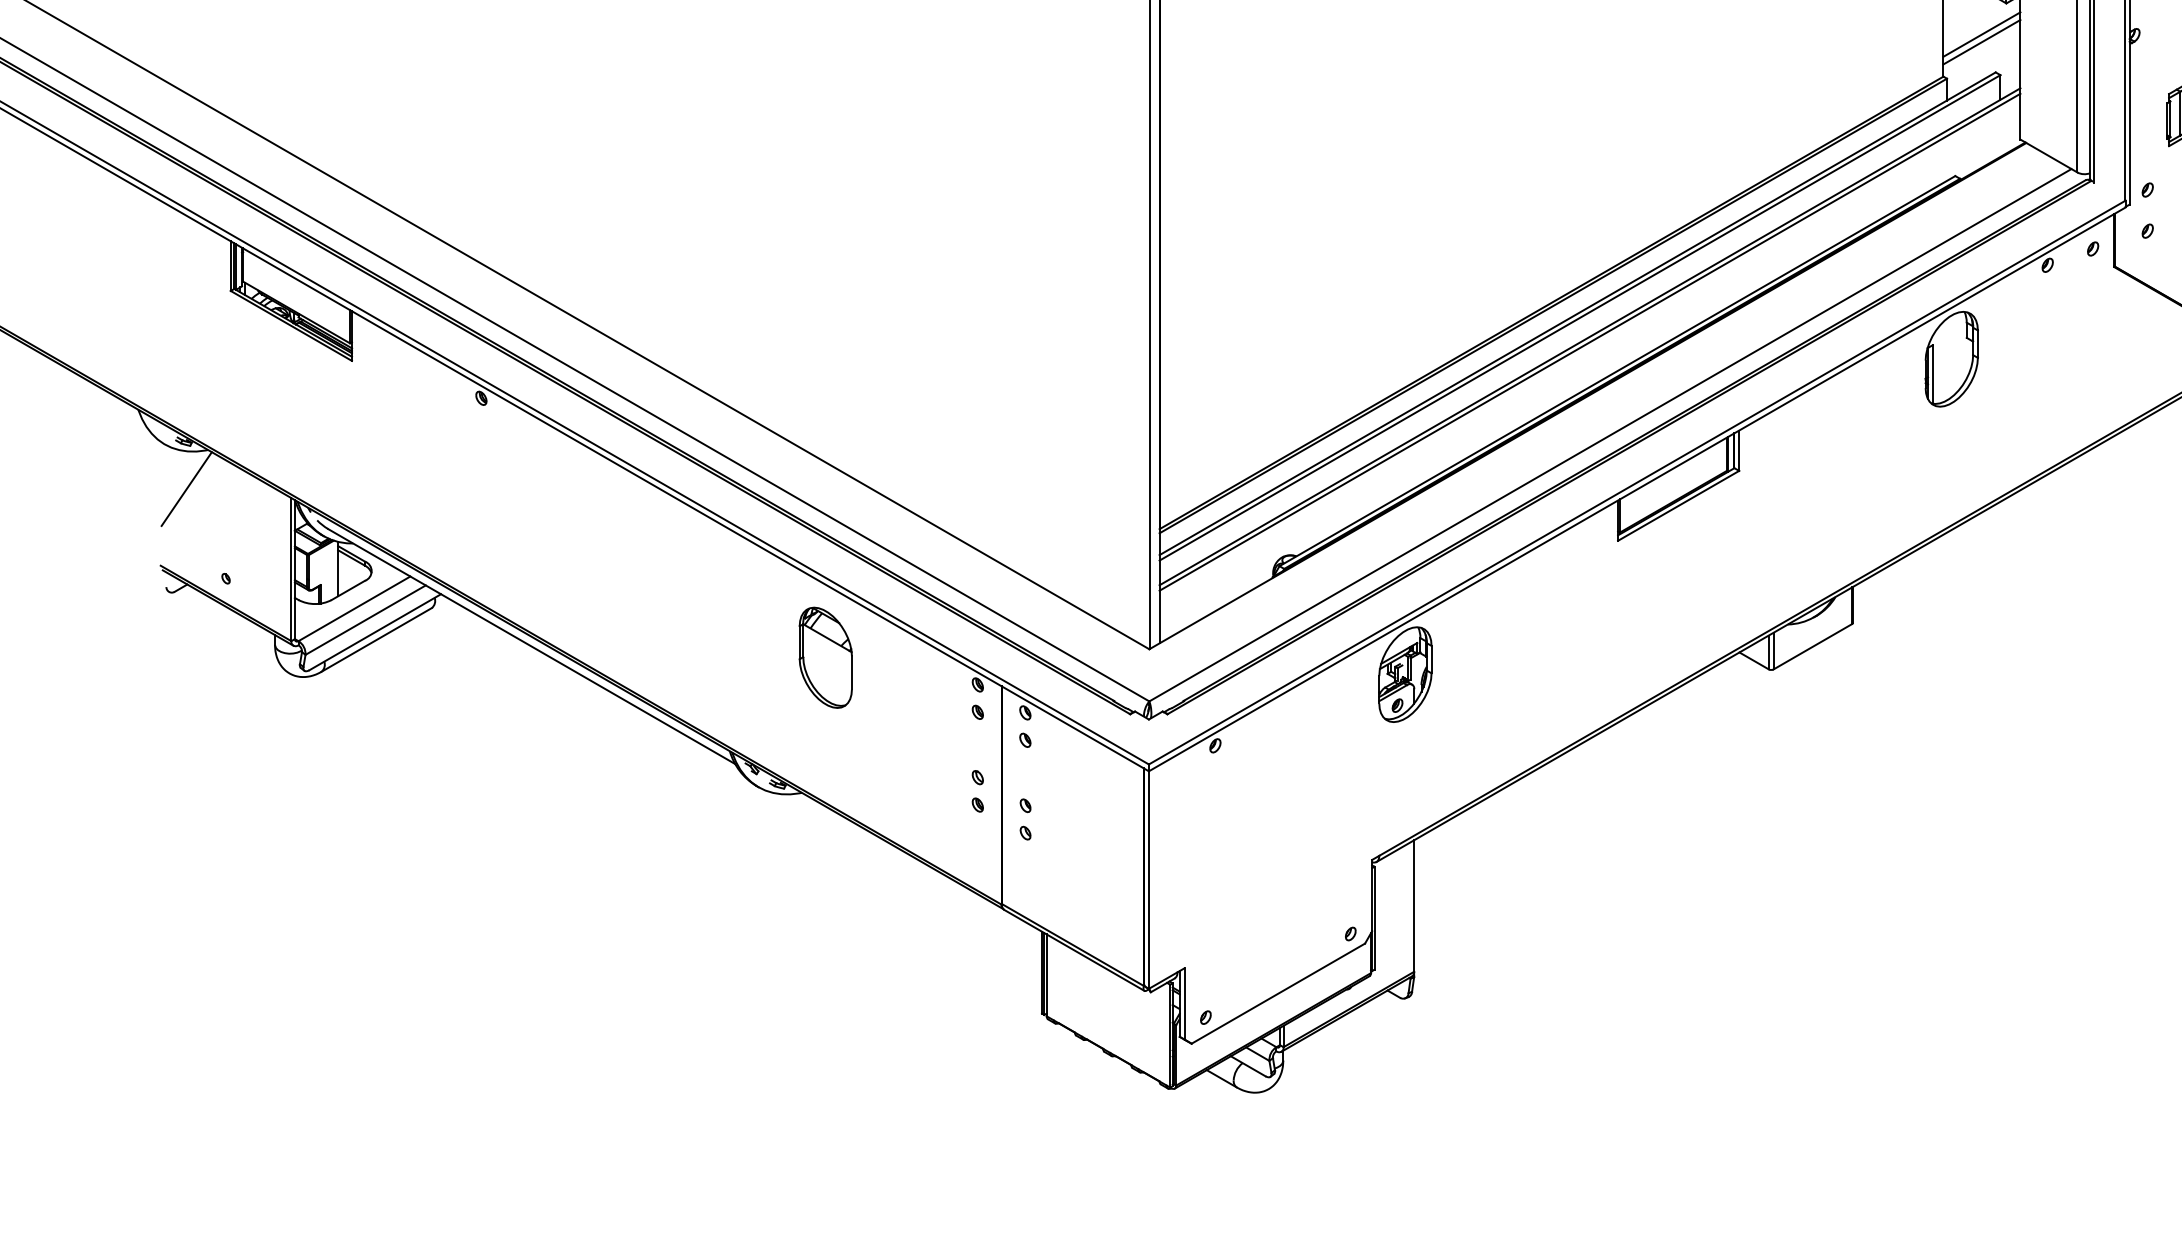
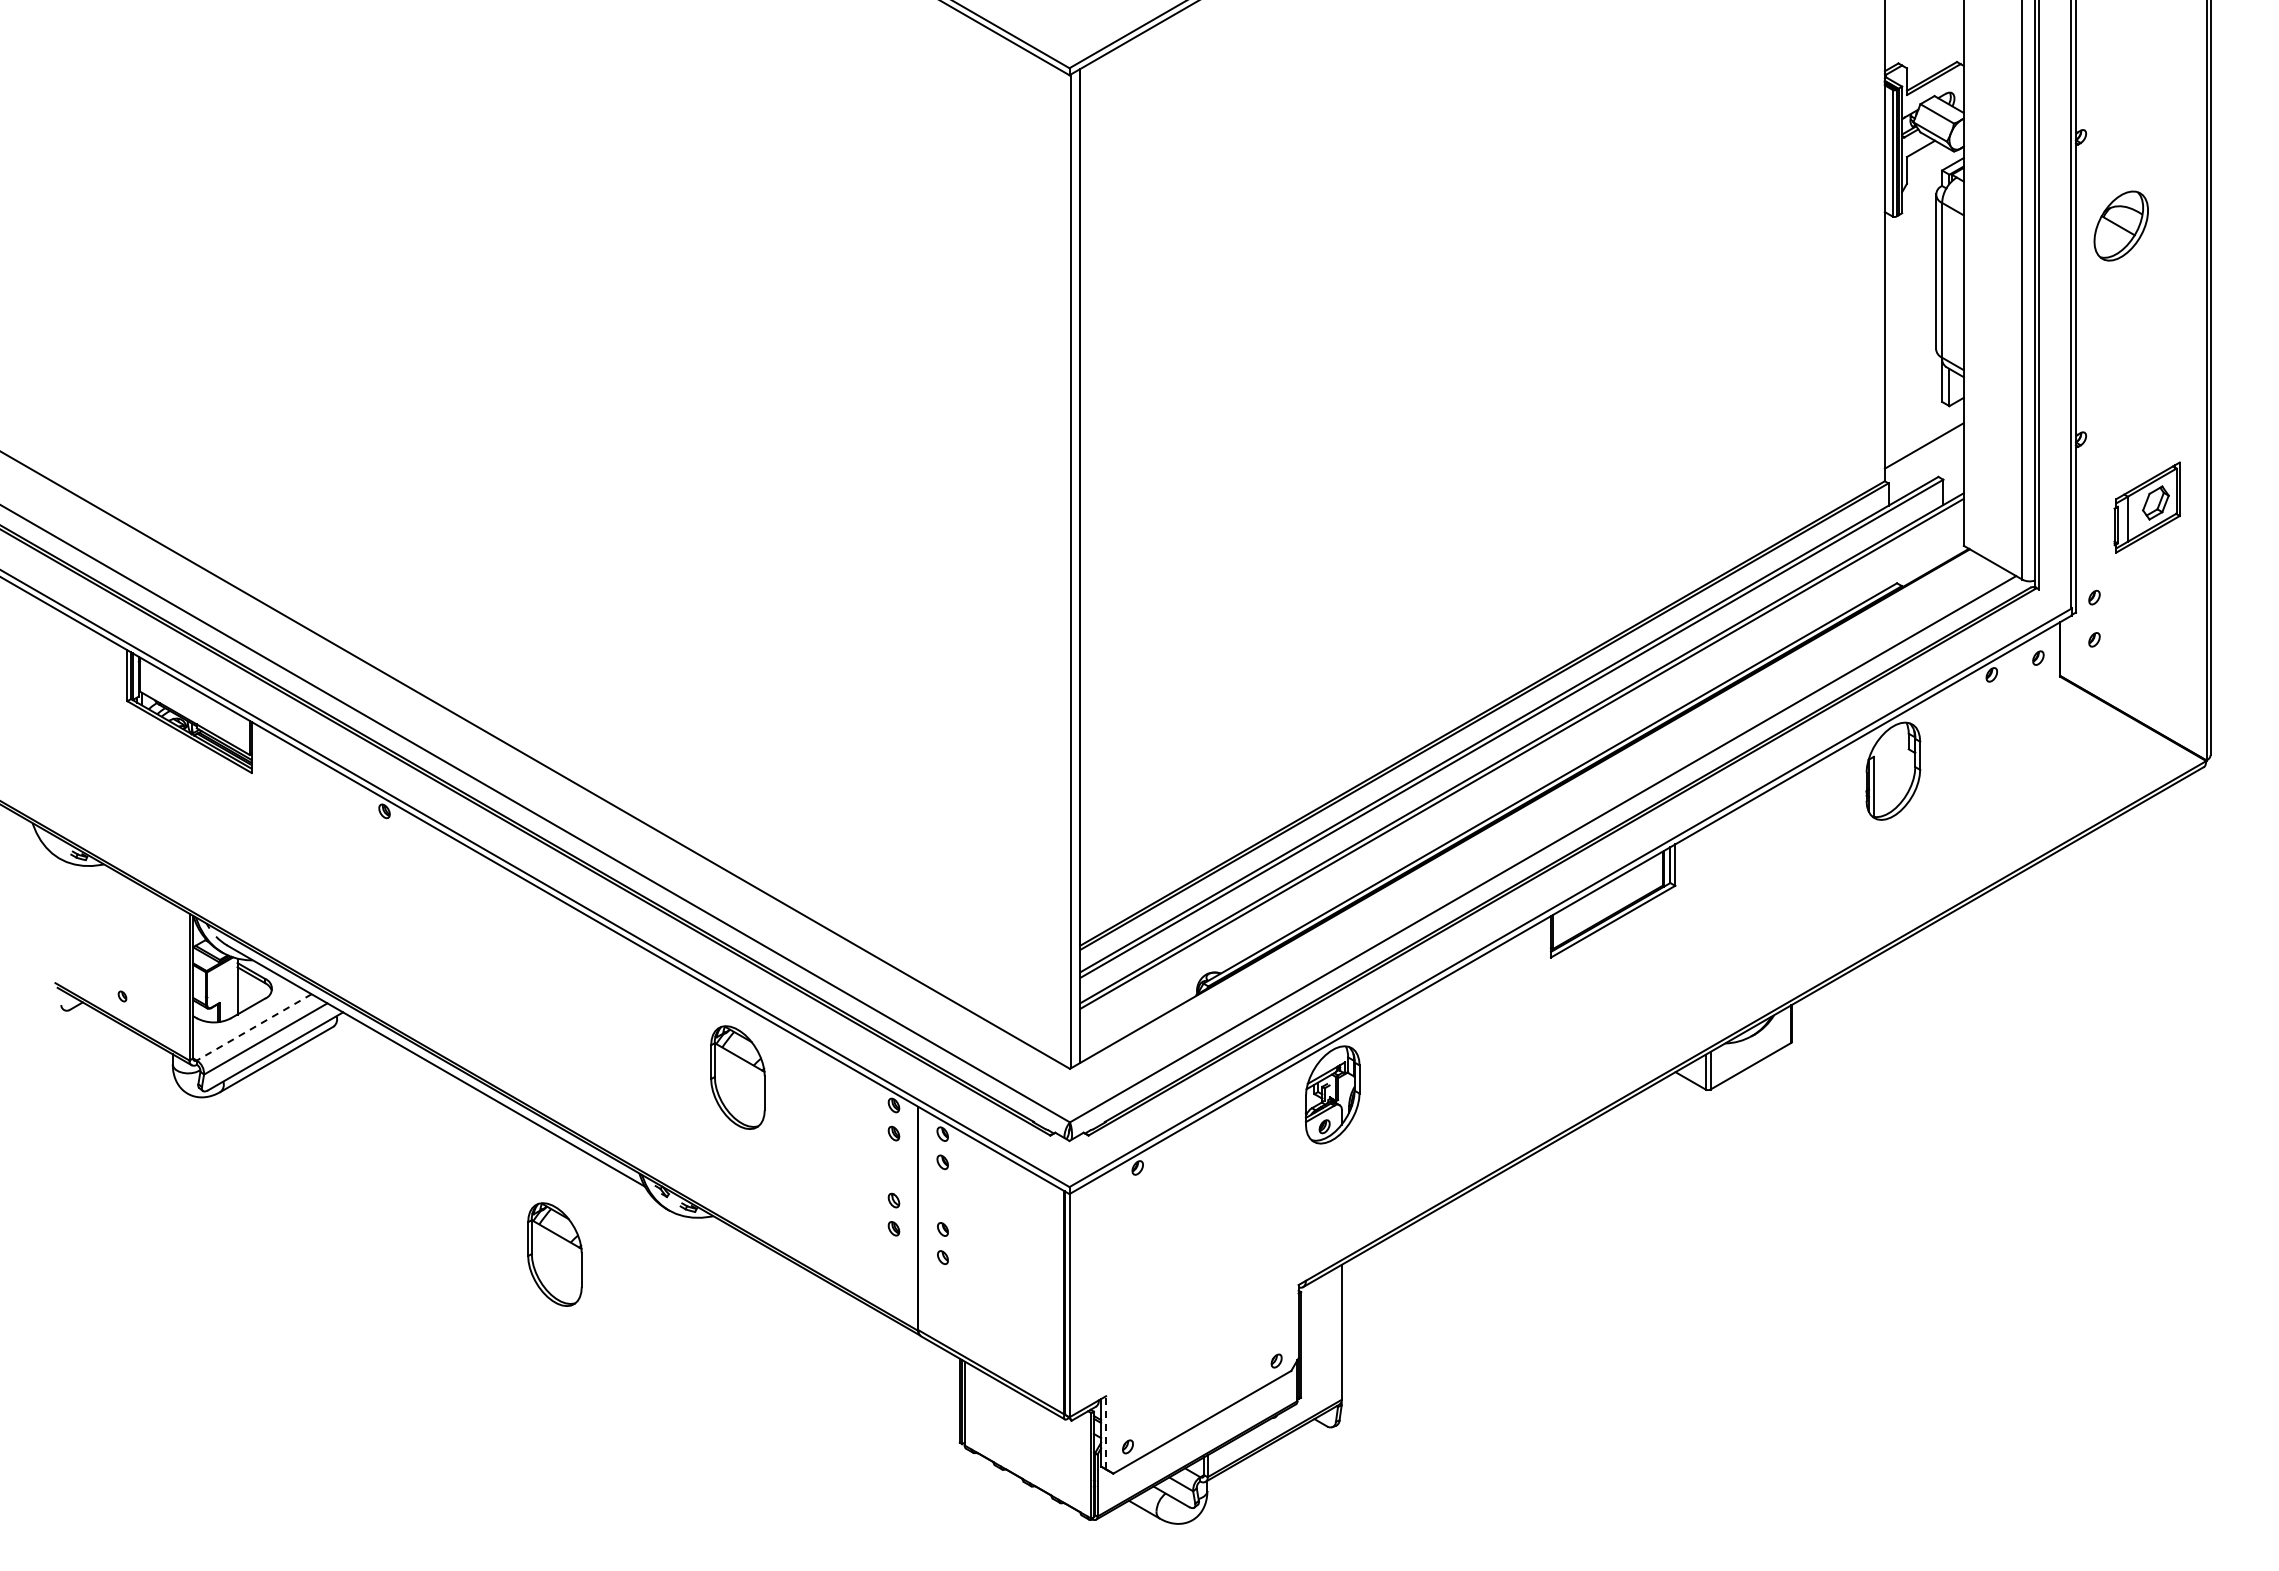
line: (1981, 34) -> (1923, 437), removed
line: (186, 489) -> (81, 904), removed
line: (353, 608) -> (253, 1027), solid -> dashed
part: (647, 830) -> (554, 1254), added
line: (1184, 1003) -> (1106, 1432), solid -> dashed

